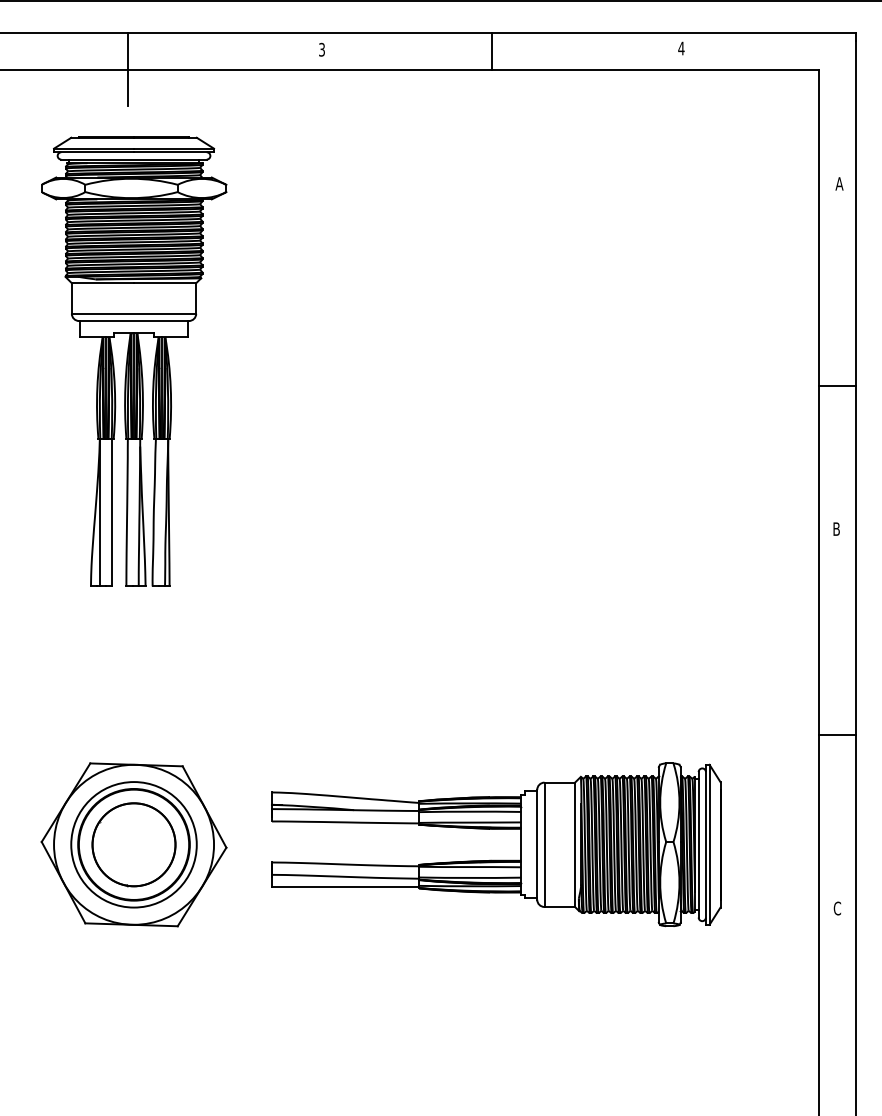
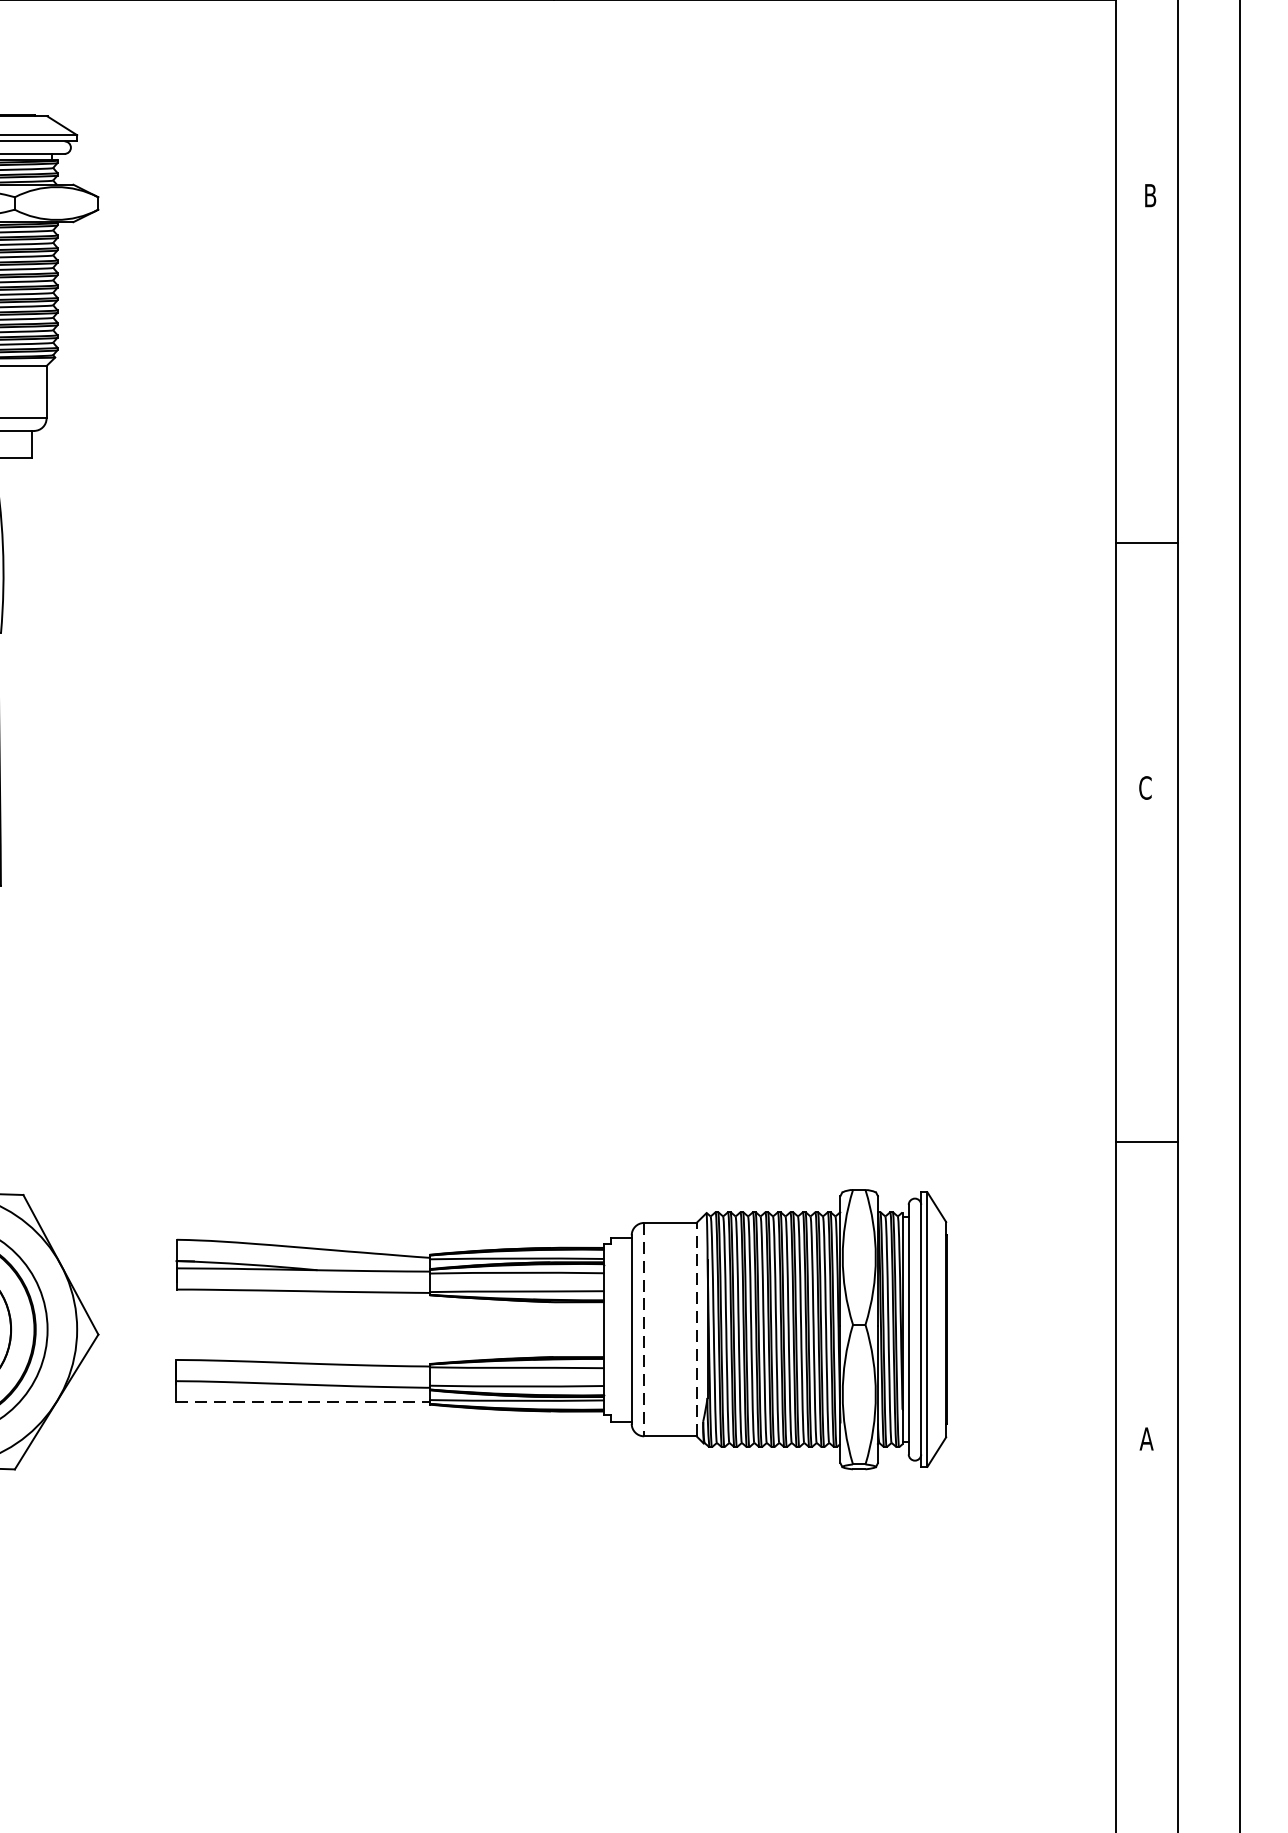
text: (839, 183) -> (1150, 194), A -> B
text: (836, 529) -> (1145, 788), B -> C
line: (575, 844) -> (697, 1329), solid -> dashed
line: (544, 845) -> (644, 1330), solid -> dashed
line: (345, 886) -> (302, 1401), solid -> dashed
text: (837, 908) -> (1146, 1438), C -> A

